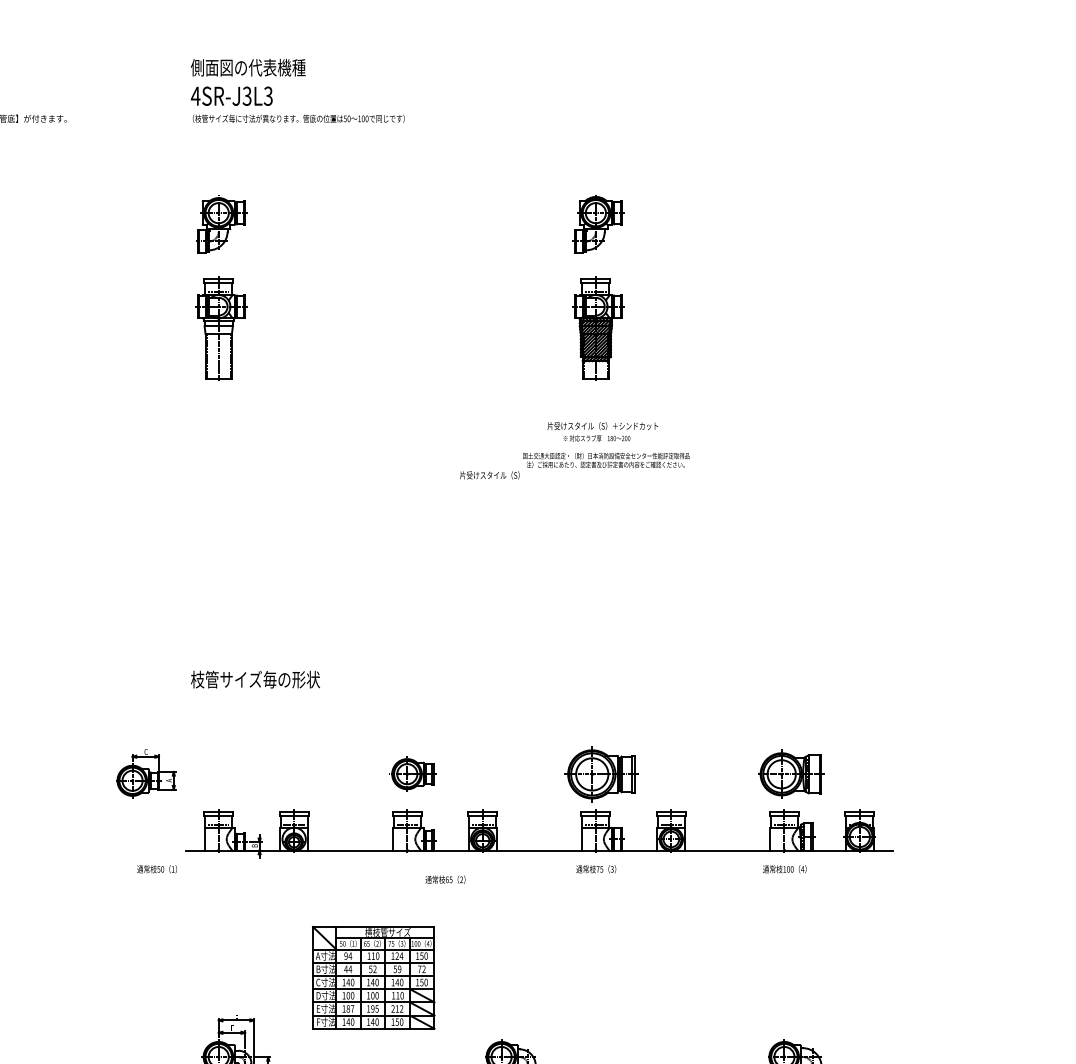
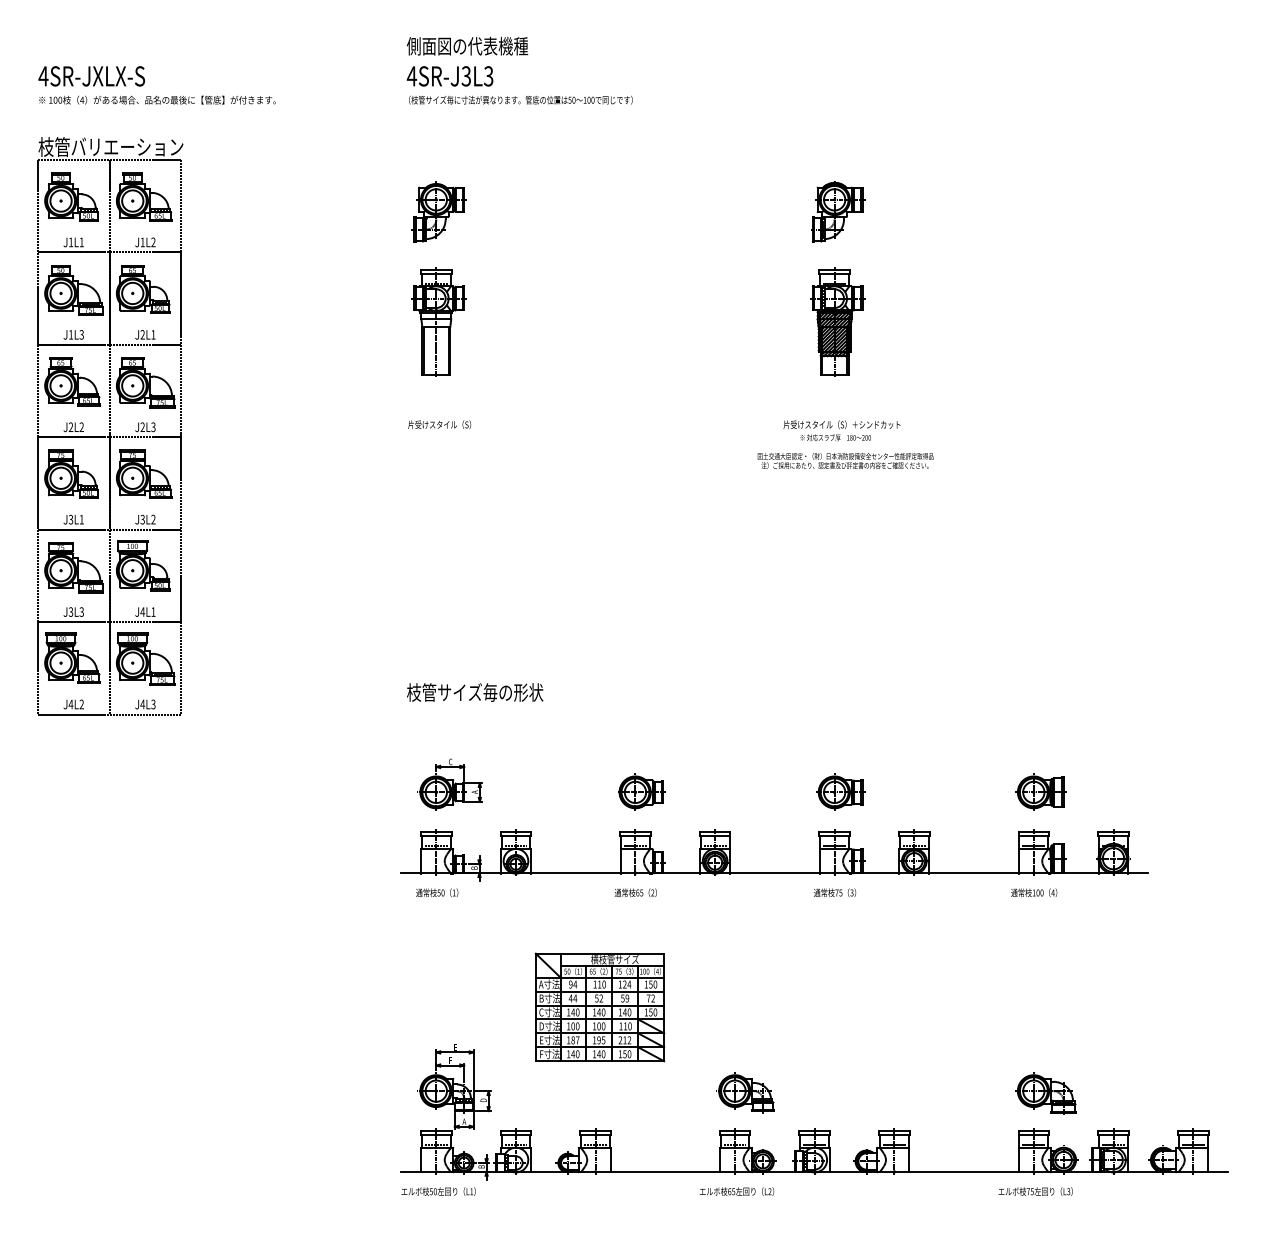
text: (489, 475) -> (439, 424), moved
part: (145, 773) -> (449, 784), moved
part: (601, 773) -> (840, 791), size x0.62
part: (790, 773) -> (1040, 791), size x0.71
text: (157, 868) -> (437, 892), moved
text: (445, 879) -> (635, 892), moved

